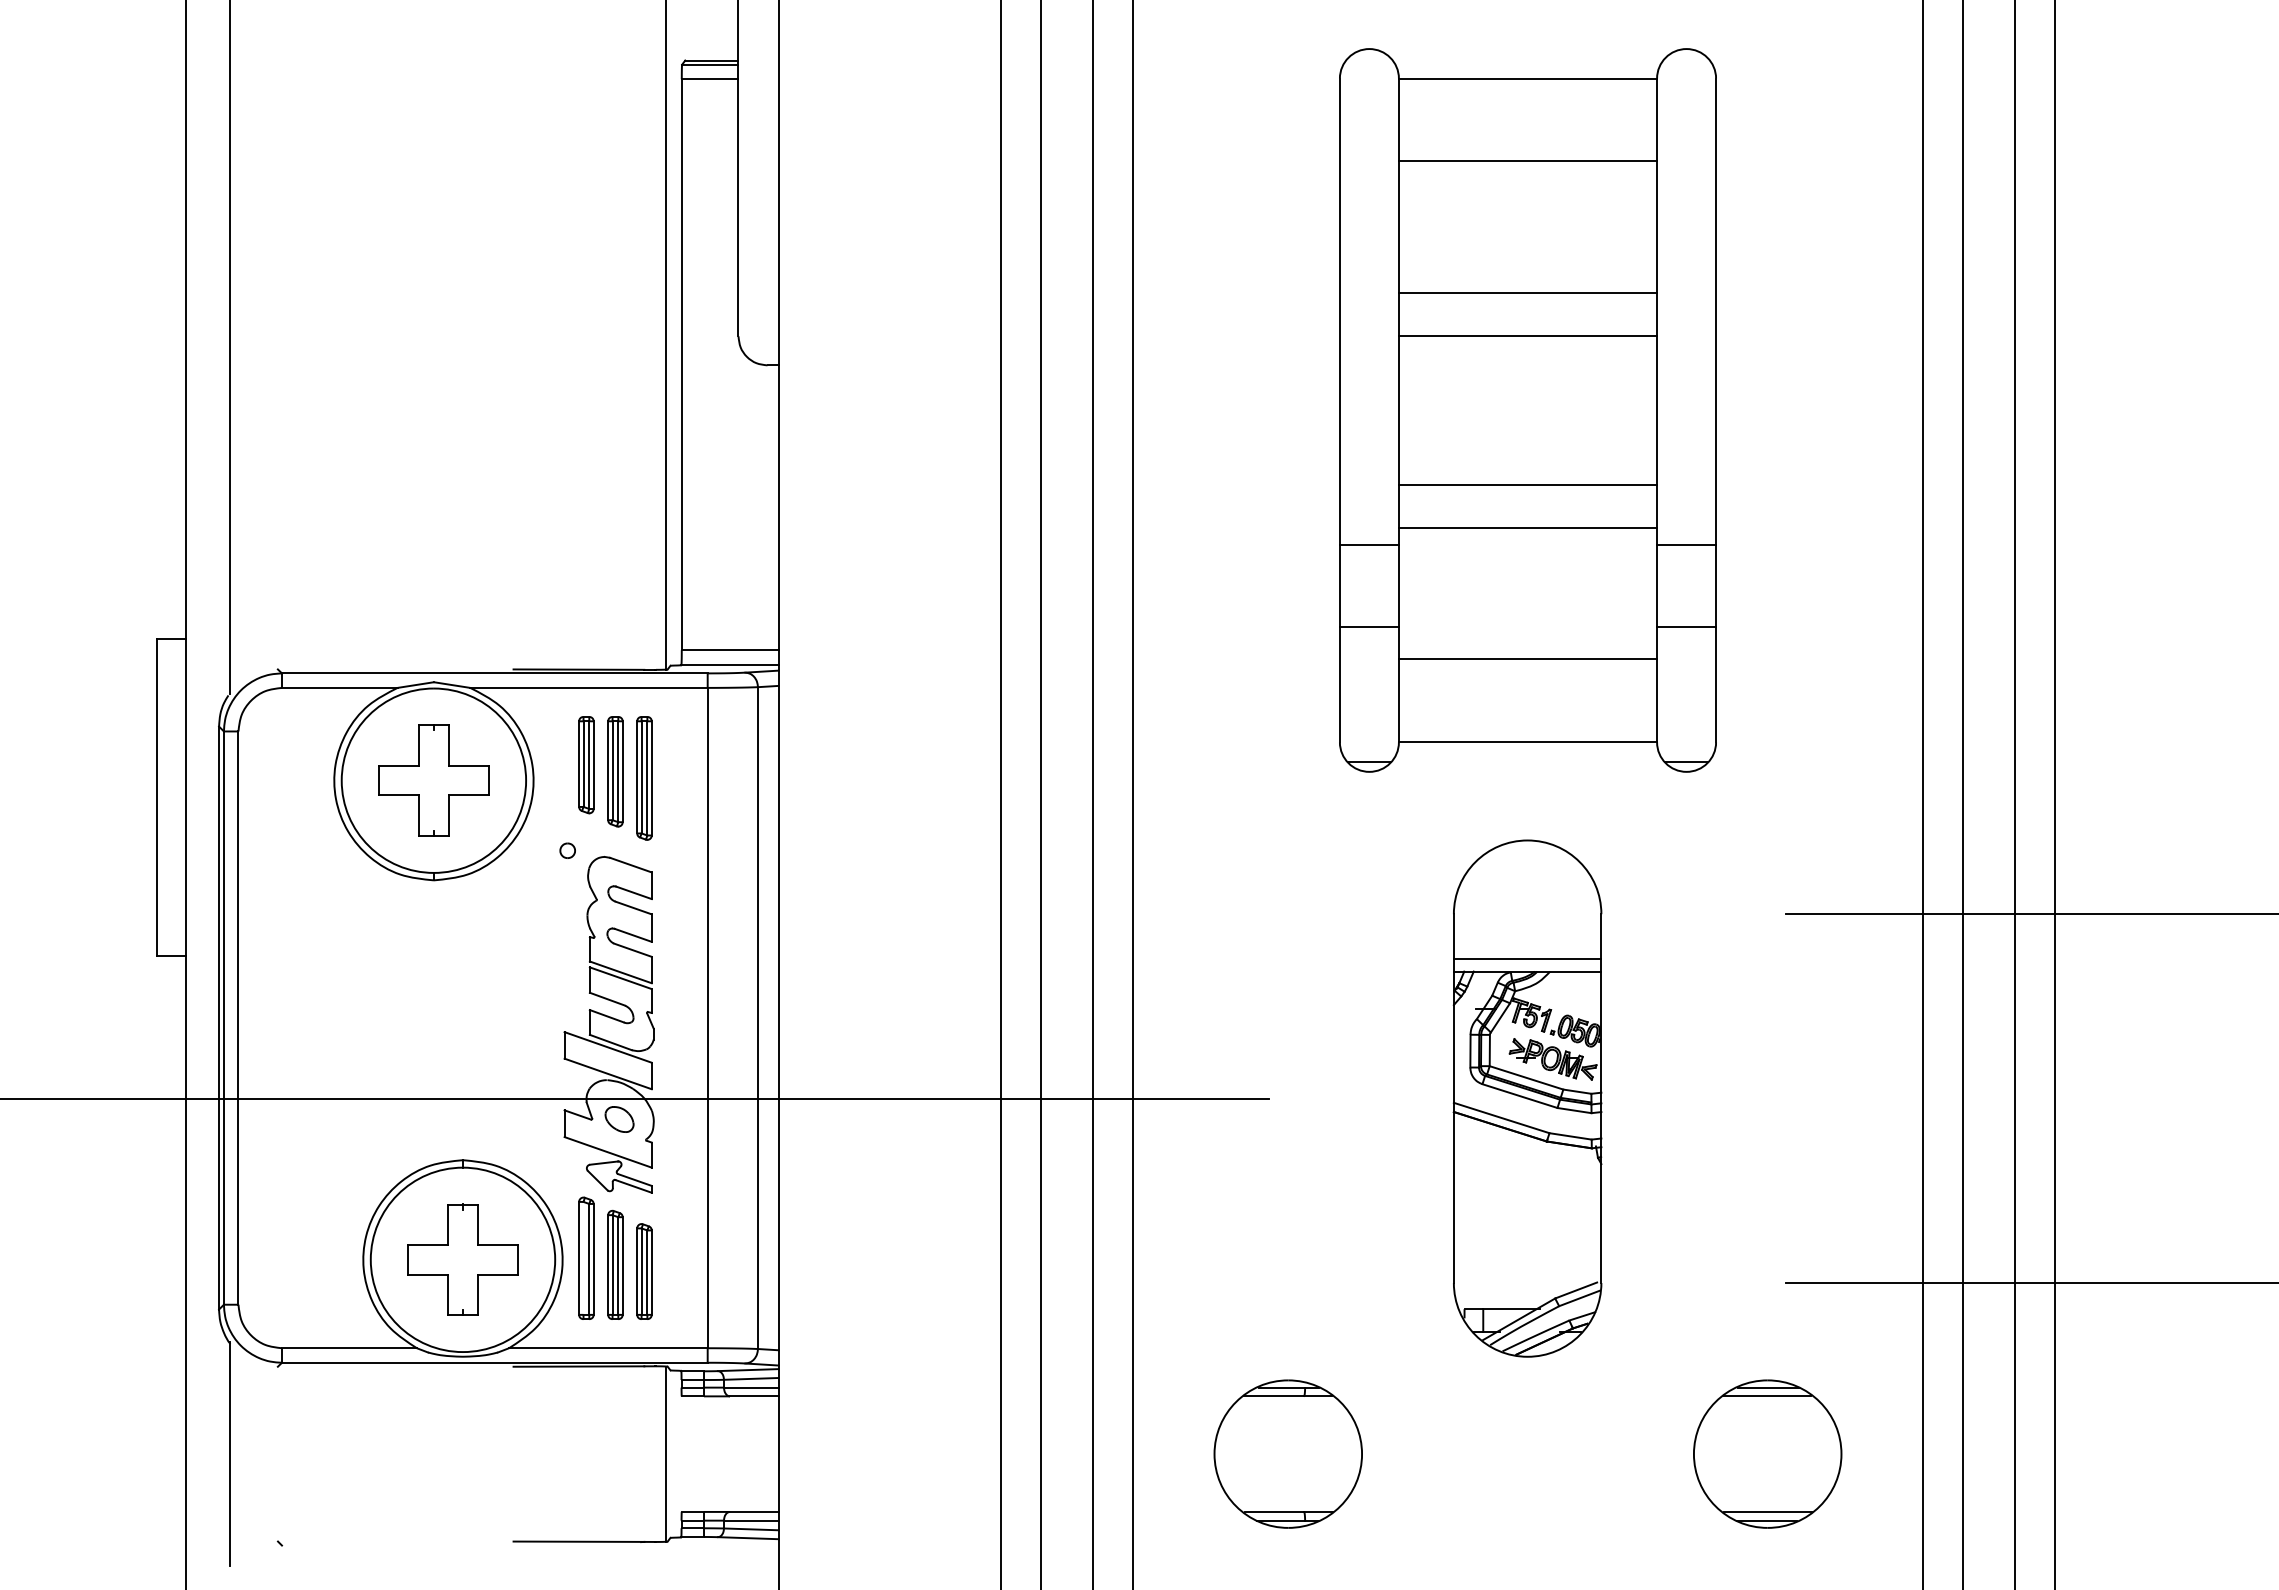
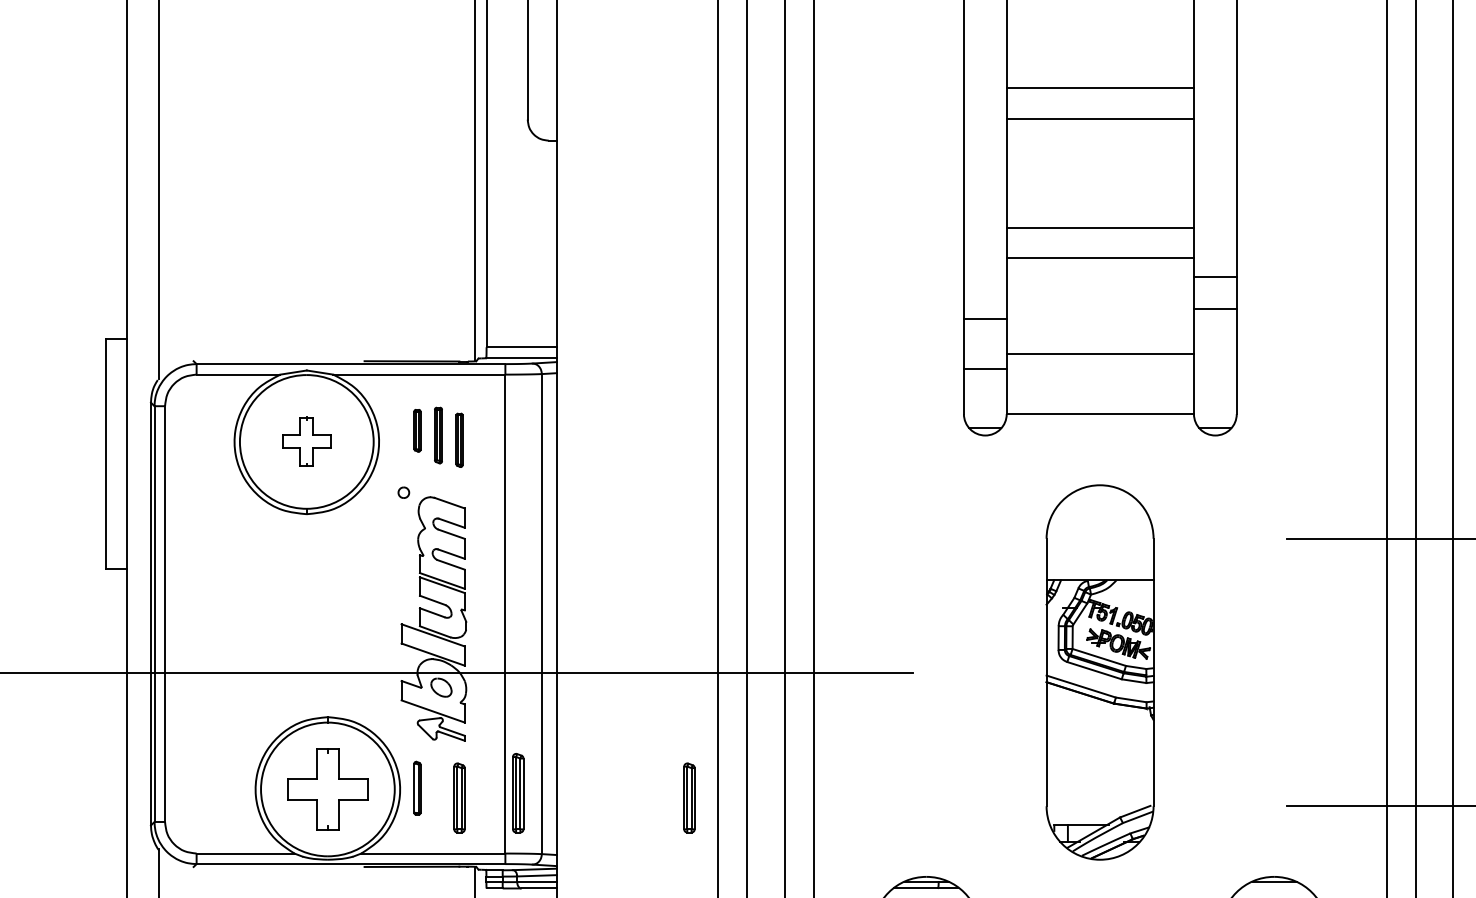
line: (1368, 545) -> (984, 319), moved
line: (1686, 545) -> (1215, 309), moved
line: (1368, 626) -> (984, 368), moved
line: (1686, 626) -> (1215, 277), moved
part: (586, 765) -> (417, 430), size x0.6
part: (615, 771) -> (438, 435), size x0.7
part: (644, 778) -> (459, 440), size x0.6
part: (433, 780) -> (306, 441), size x0.6
line: (1527, 959) -> (1099, 571), removed
part: (586, 1257) -> (417, 787), size x0.6
part: (615, 1264) -> (518, 792), moved
part: (961, 1271) -> (689, 797), added
line: (1767, 1396) -> (1274, 888), removed

